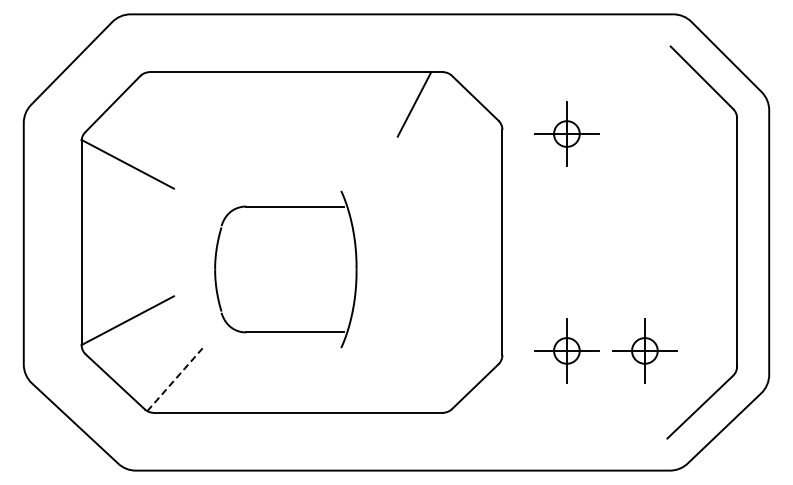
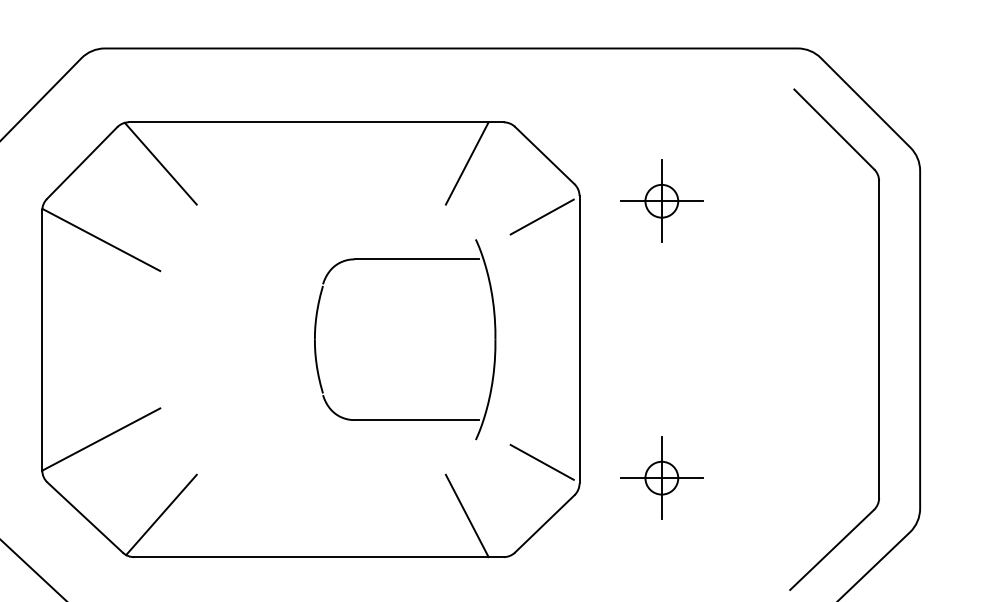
line: (174, 104) -> (160, 163), added
line: (472, 146) -> (541, 217), added
part: (285, 207) -> (404, 260), moved
line: (472, 338) -> (541, 462), added
part: (644, 350) -> (760, 477), removed
line: (174, 379) -> (160, 514), dashed -> solid
line: (414, 380) -> (467, 515), added

